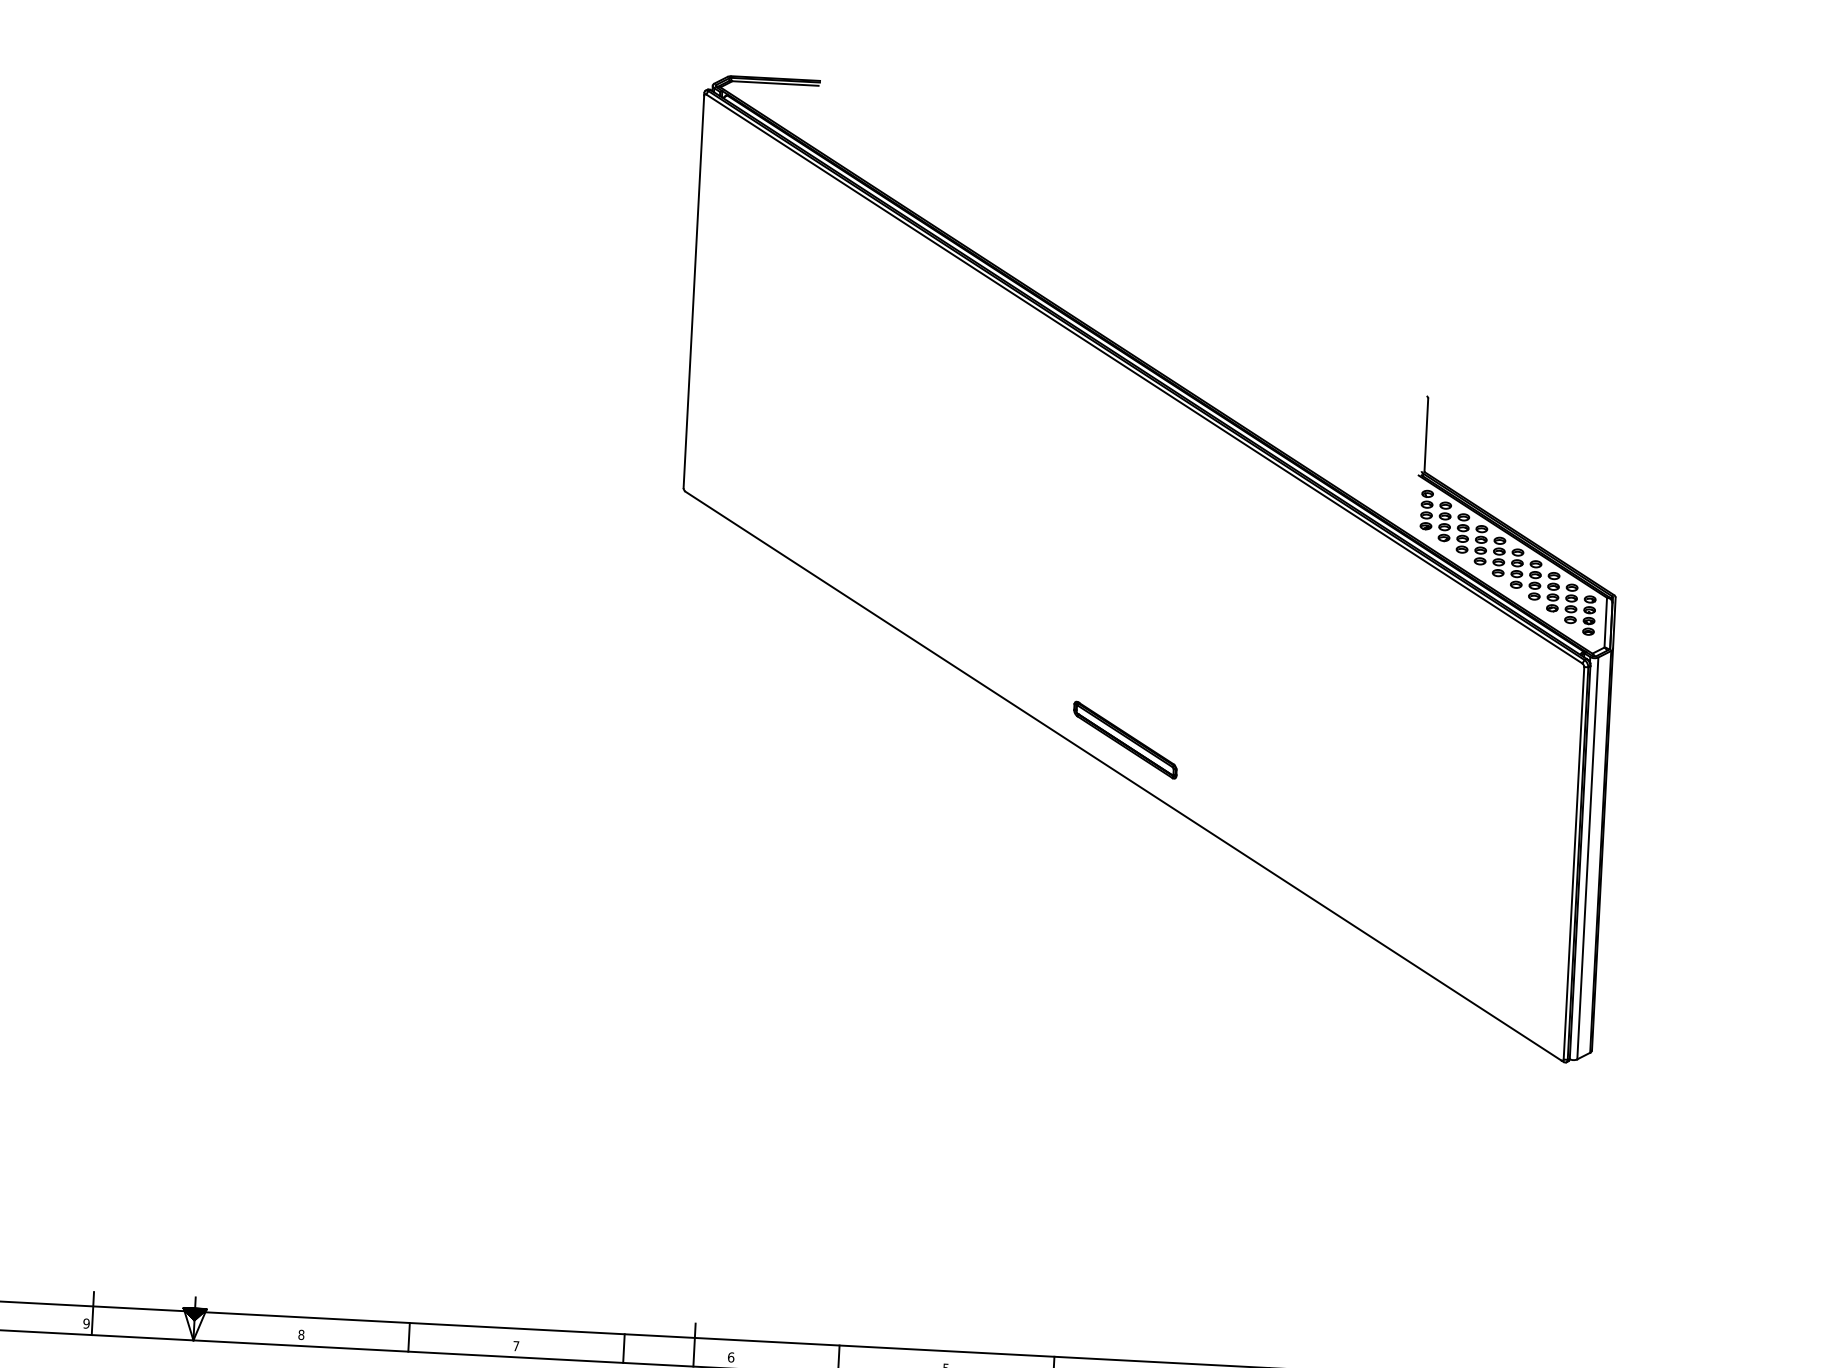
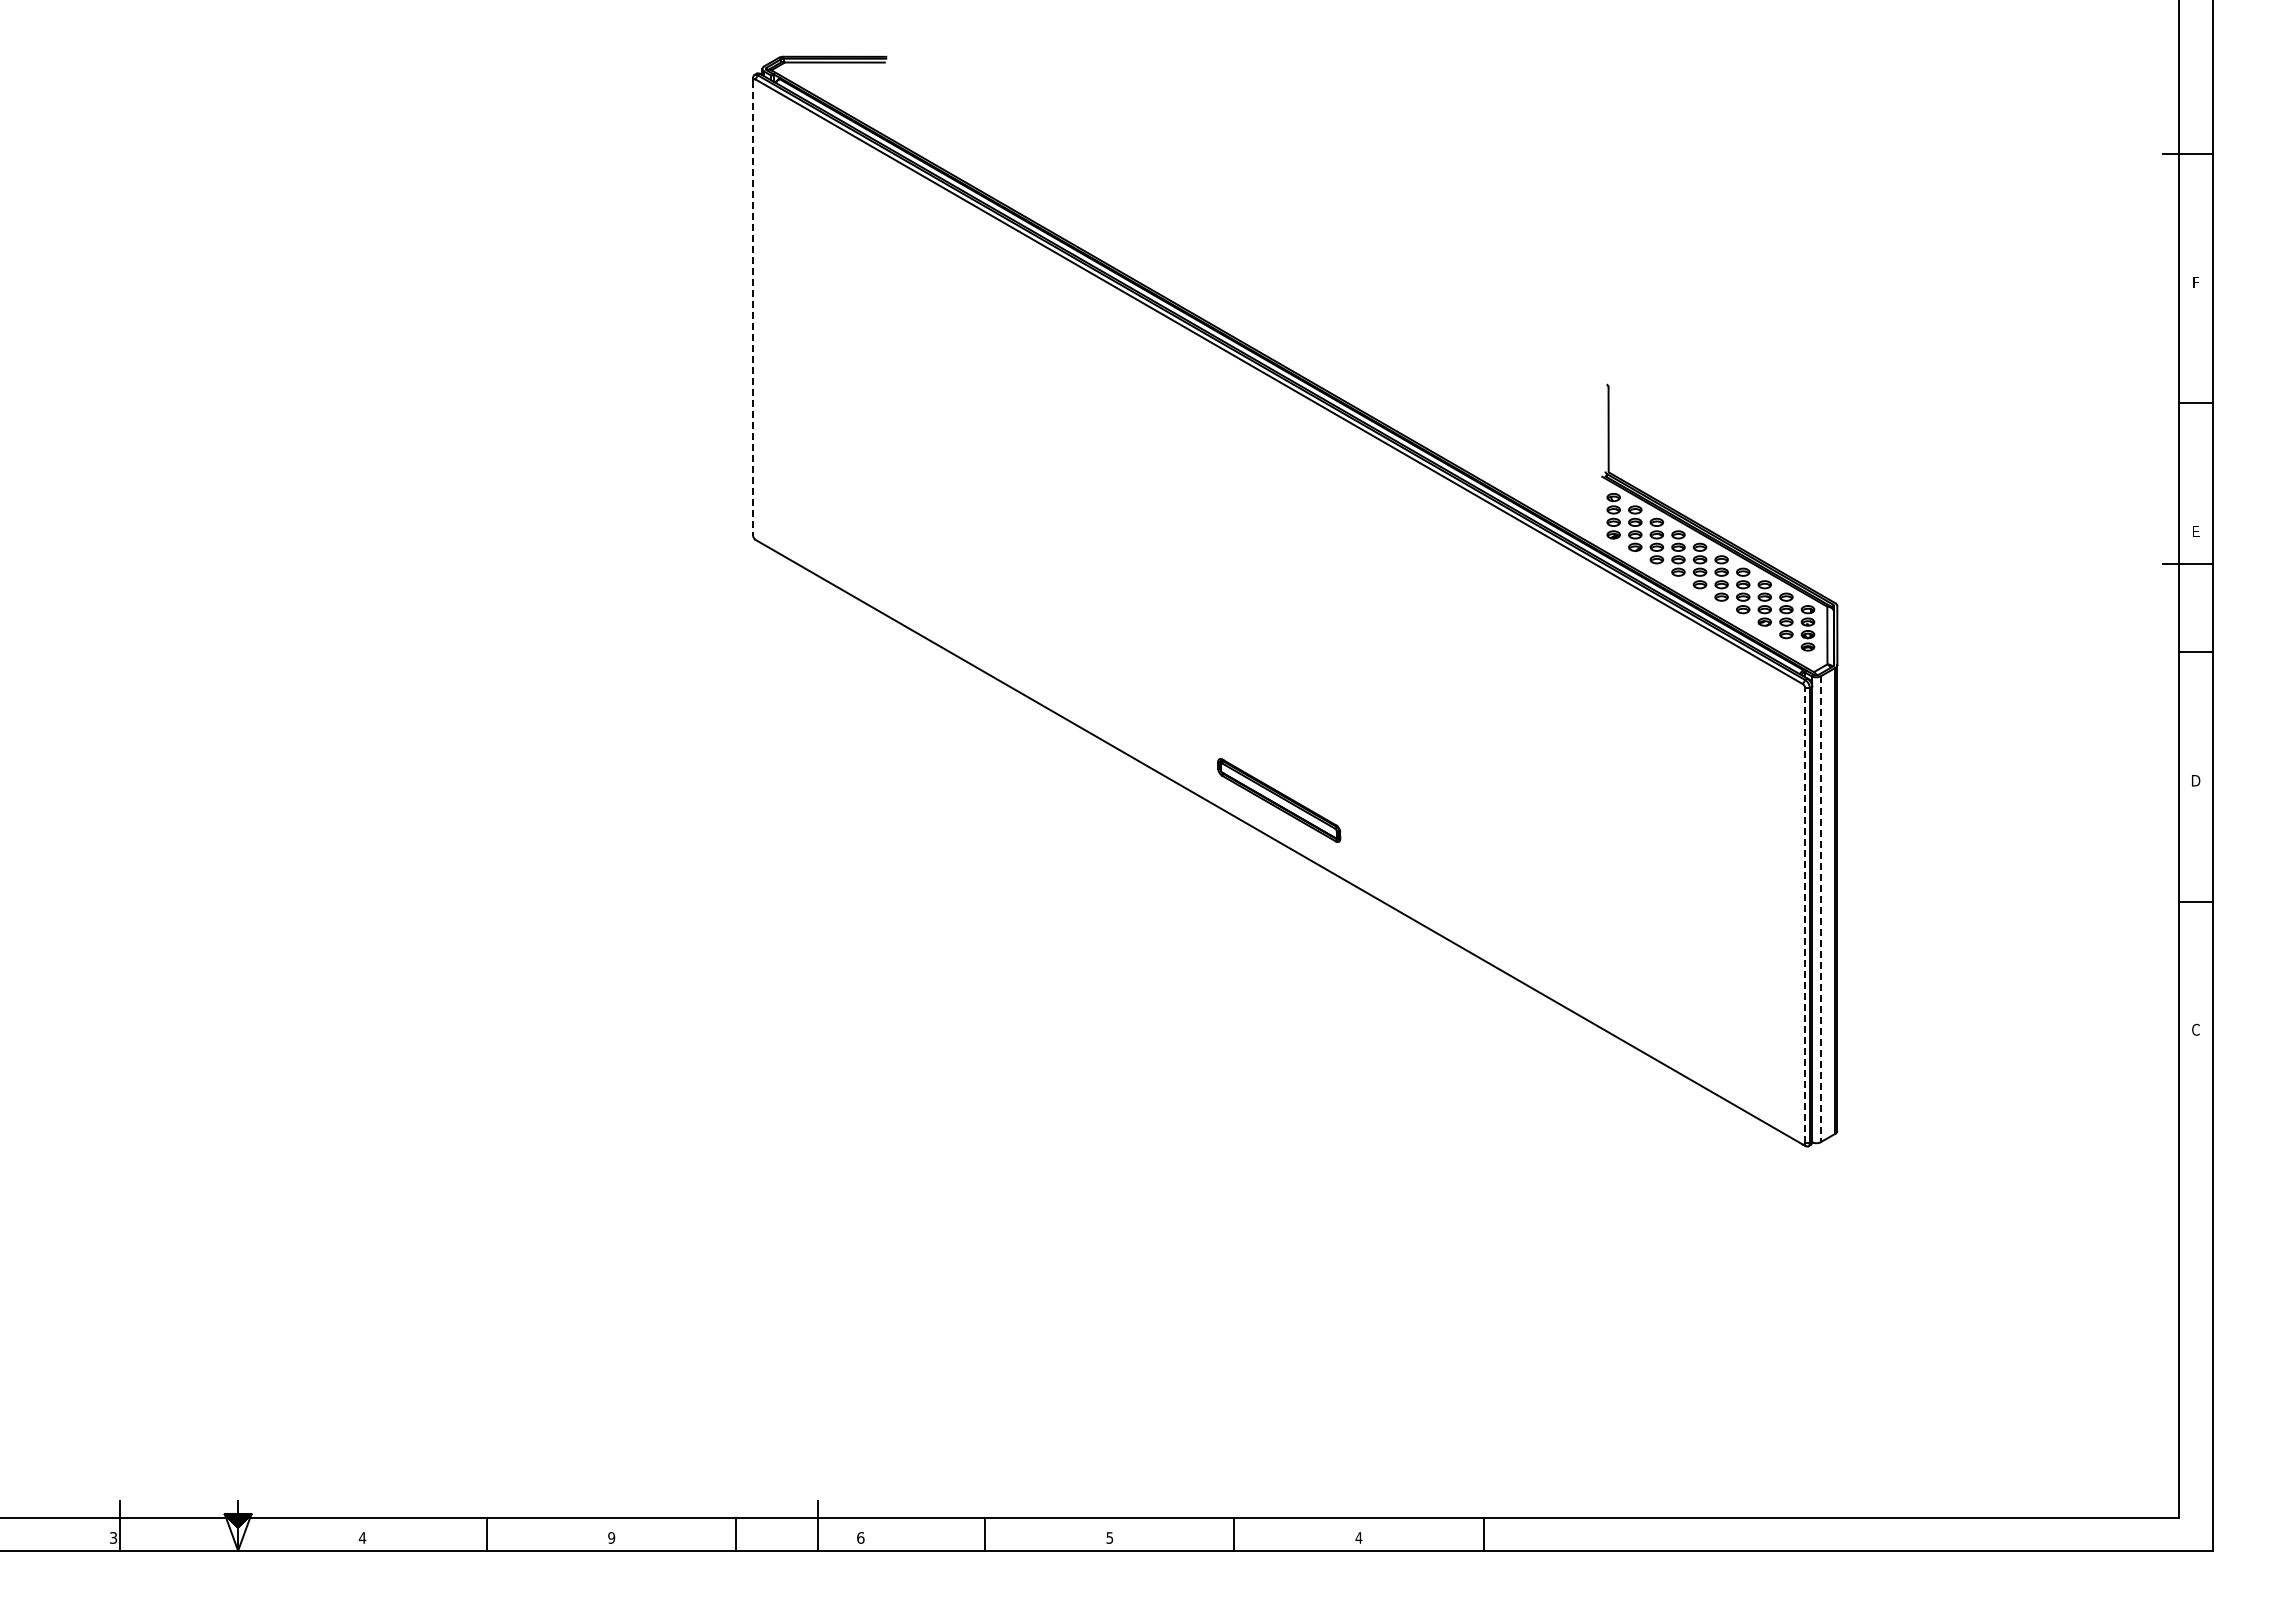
line: (694, 292) -> (753, 308), solid -> dashed
line: (1587, 858) -> (1820, 909), solid -> dashed
line: (1574, 863) -> (1805, 915), solid -> dashed
text: (86, 1323) -> (113, 1537), 9 -> 3
text: (301, 1334) -> (362, 1537), 8 -> 4
text: (516, 1345) -> (611, 1537), 7 -> 9

